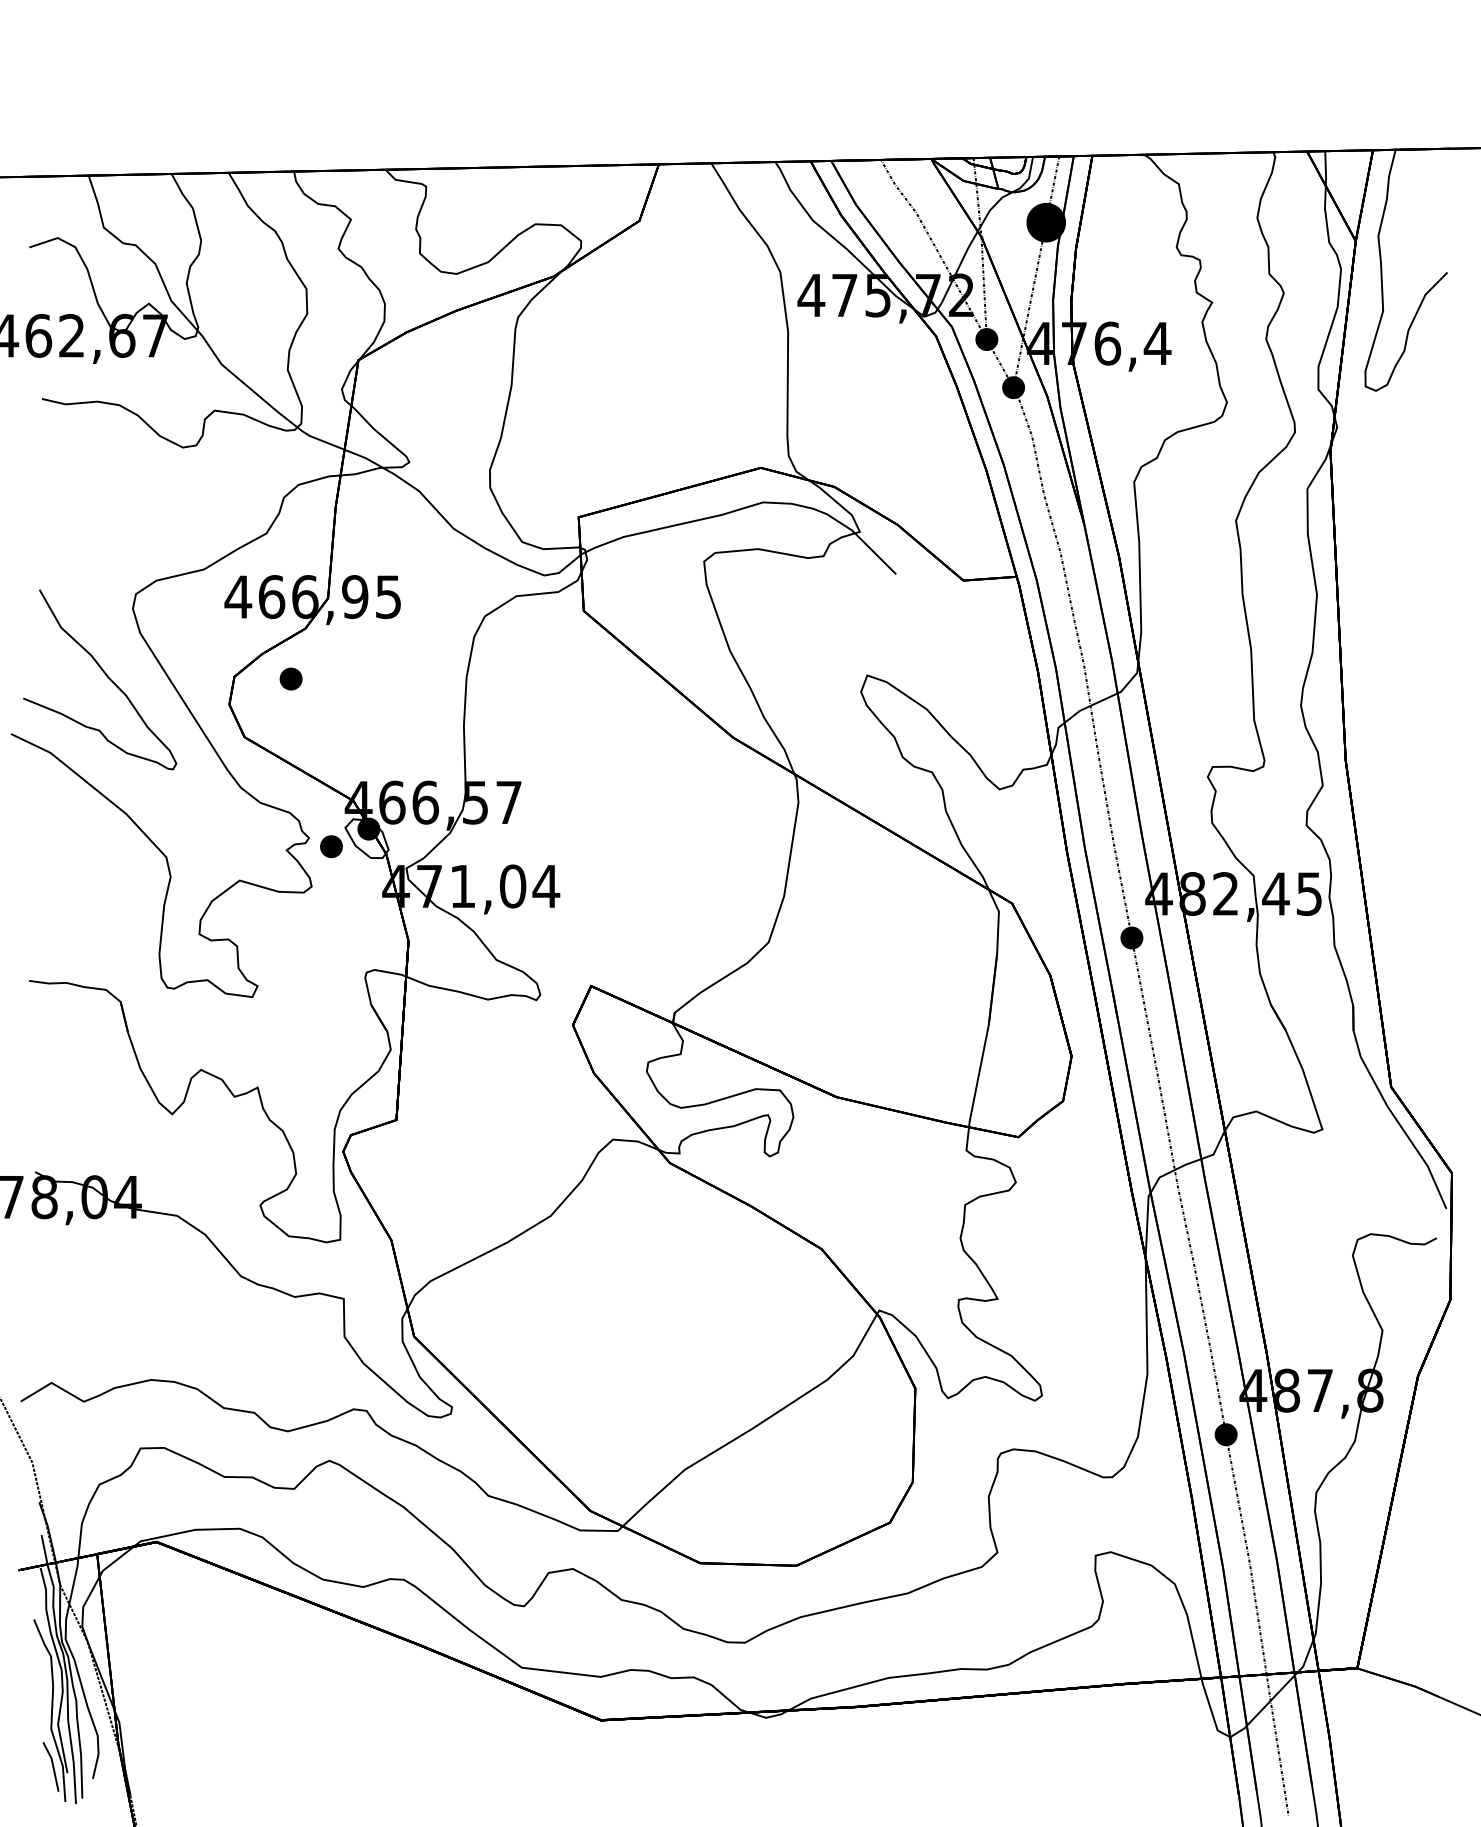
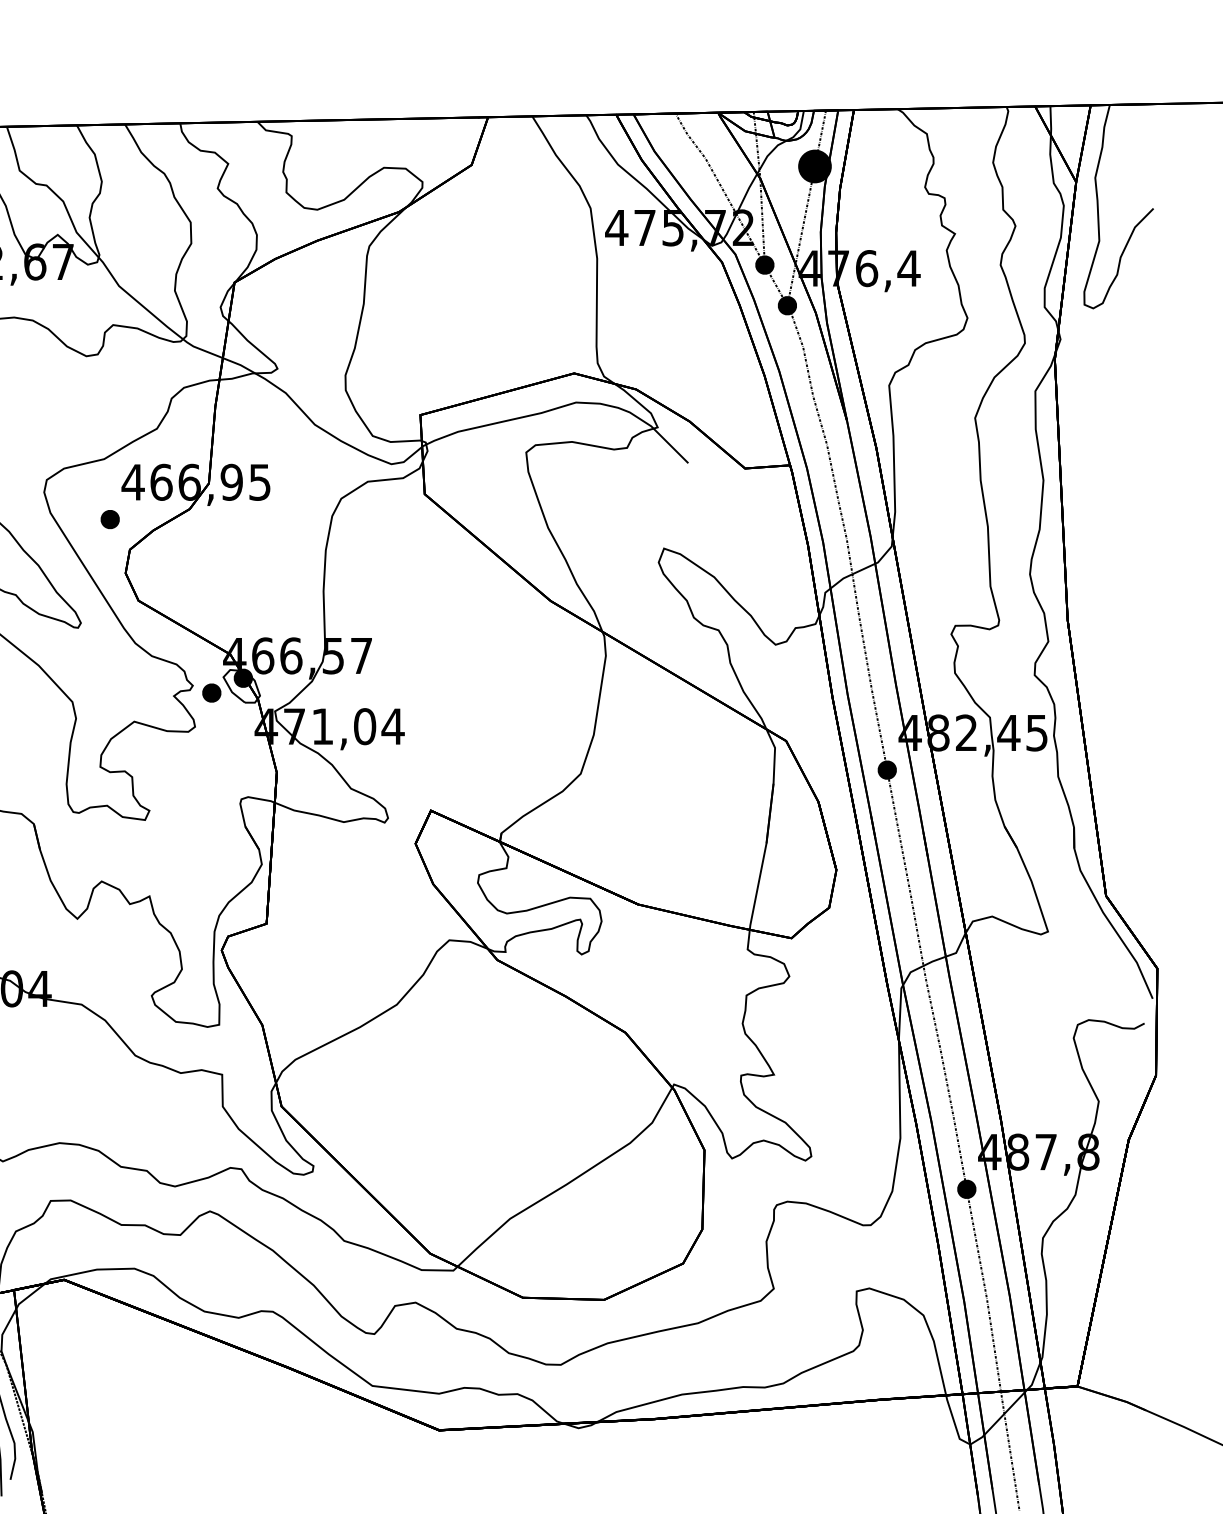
part: (290, 678) -> (109, 519), moved

